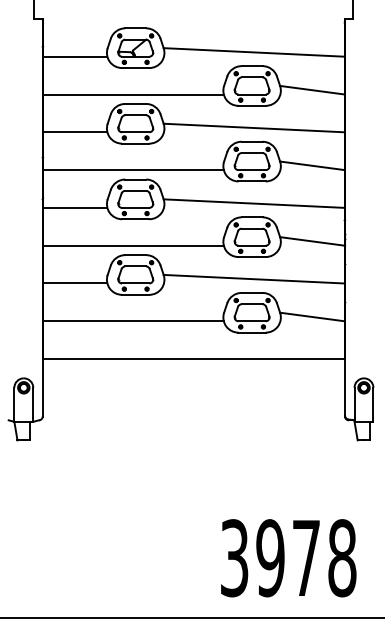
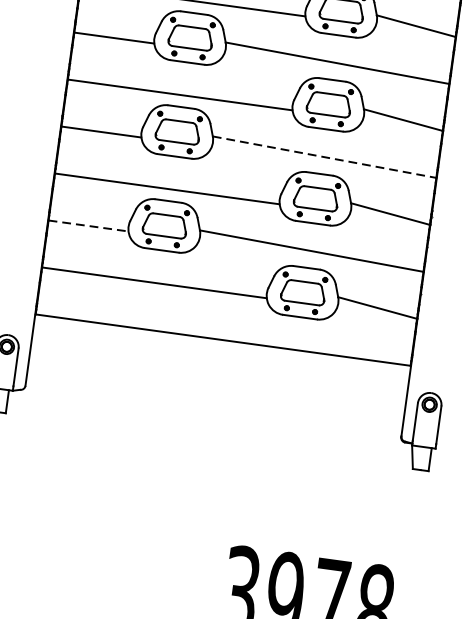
line: (254, 203) -> (324, 157), solid -> dashed
line: (75, 283) -> (88, 226), solid -> dashed

